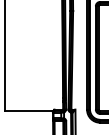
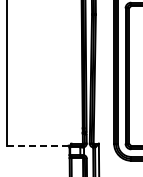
line: (28, 111) -> (37, 145), solid -> dashed

